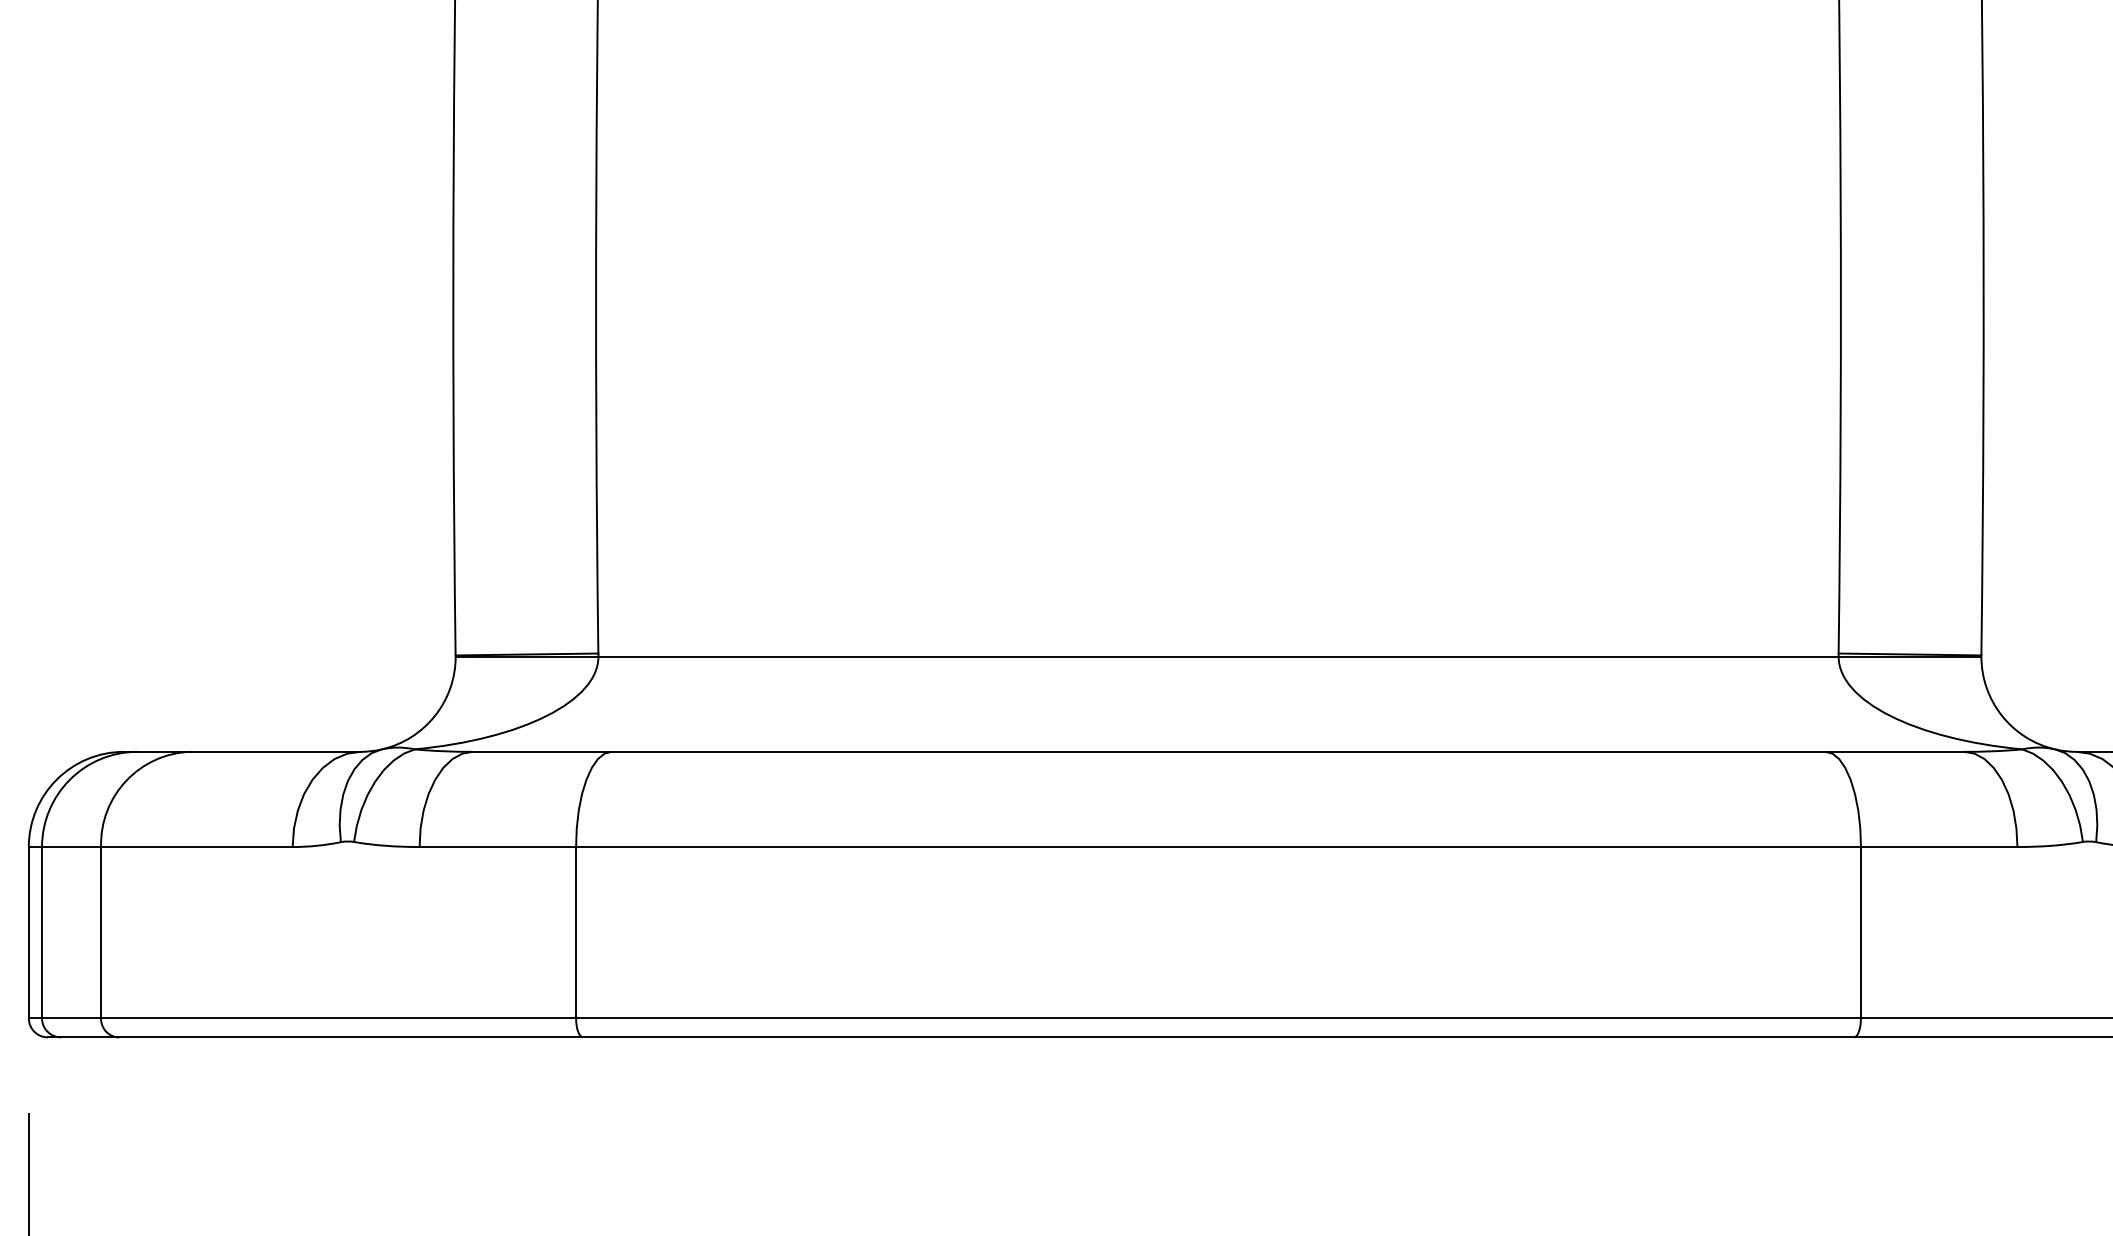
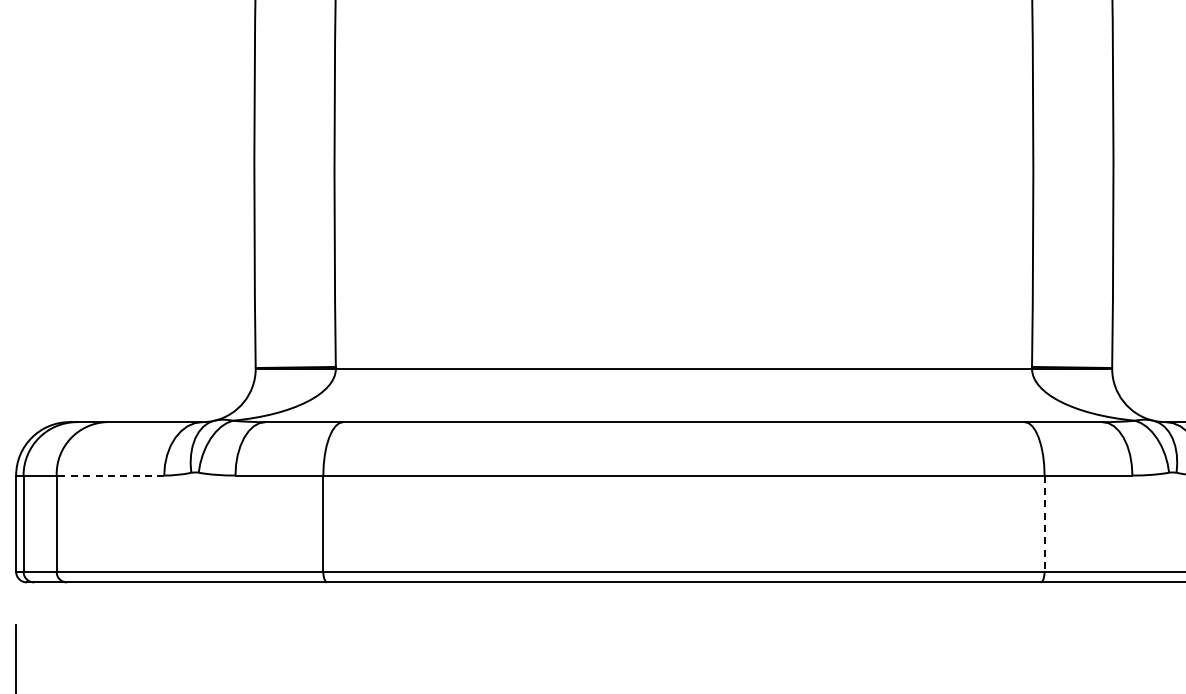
line: (196, 846) -> (110, 475), solid -> dashed
line: (1860, 934) -> (1044, 524), solid -> dashed

